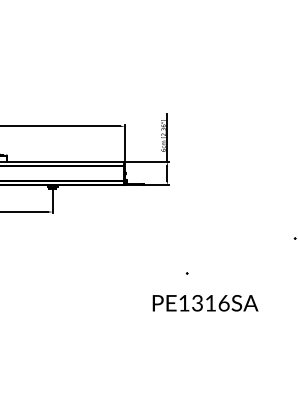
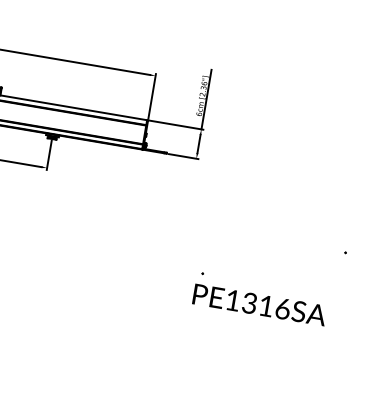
text: (205, 303) -> (259, 305), moved

